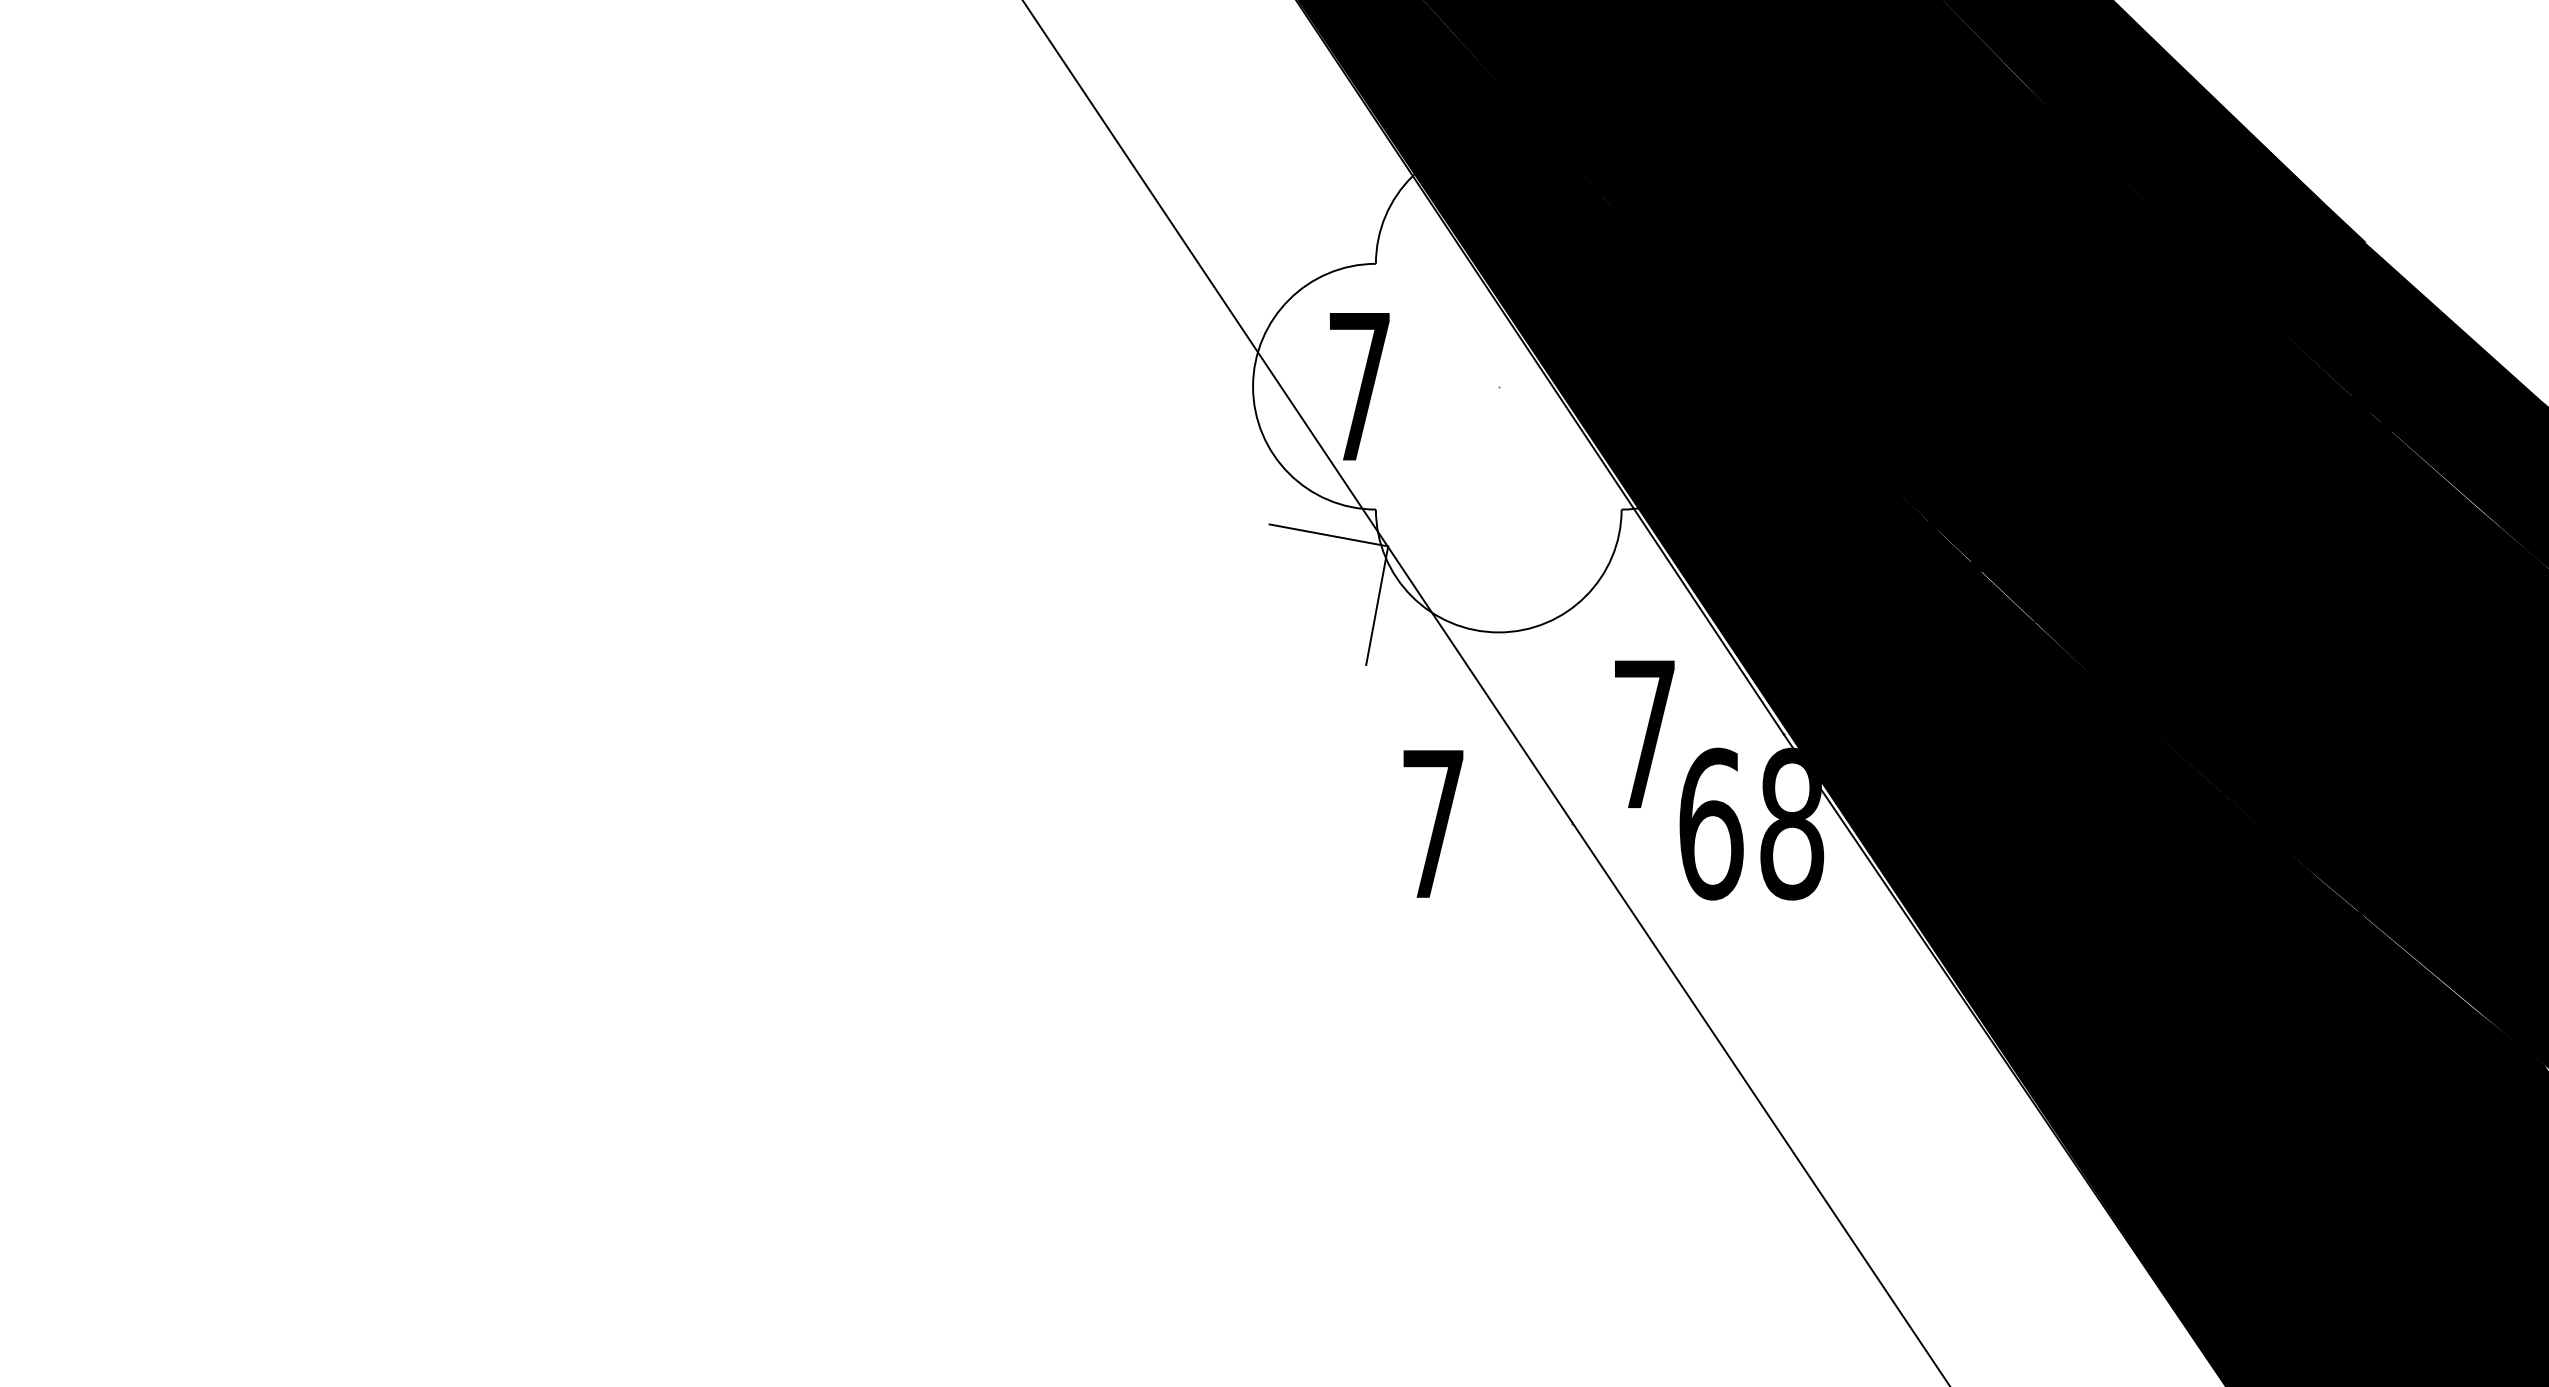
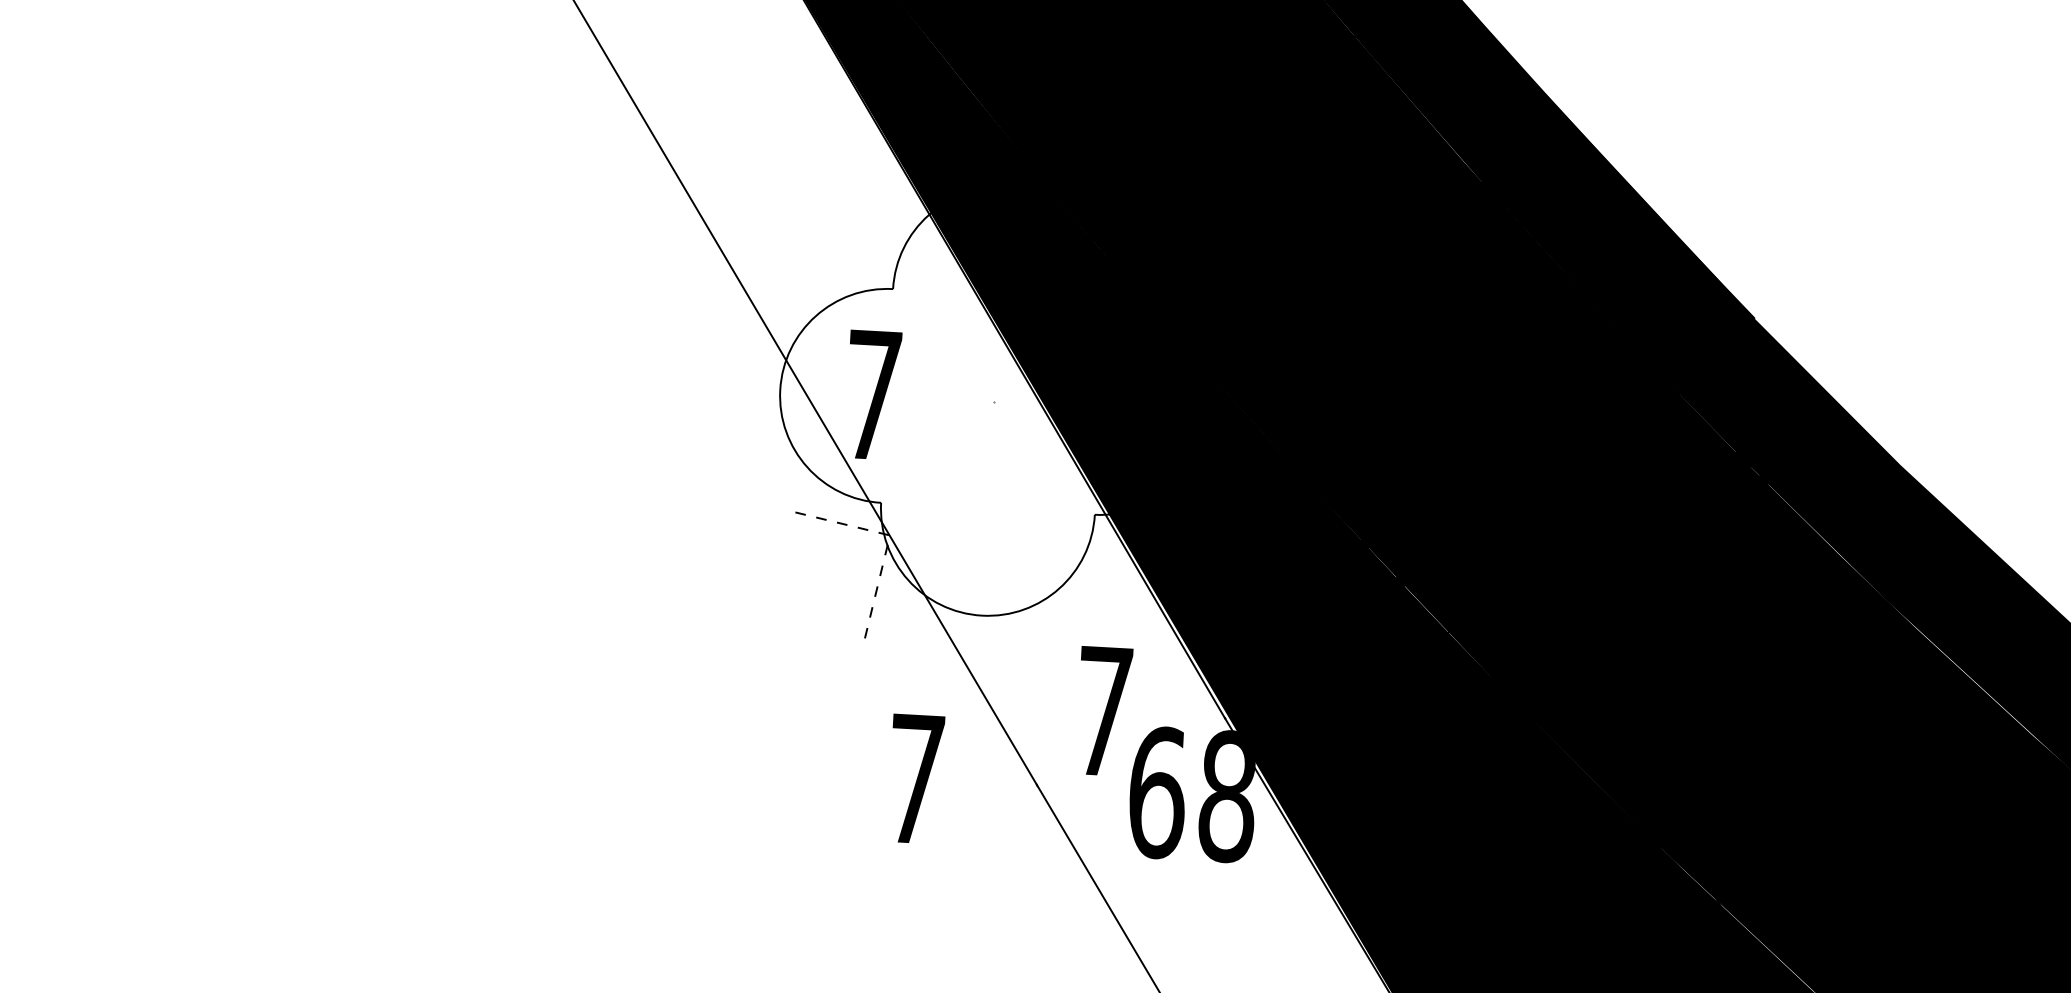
line: (1388, 546) -> (890, 535), solid -> dashed

